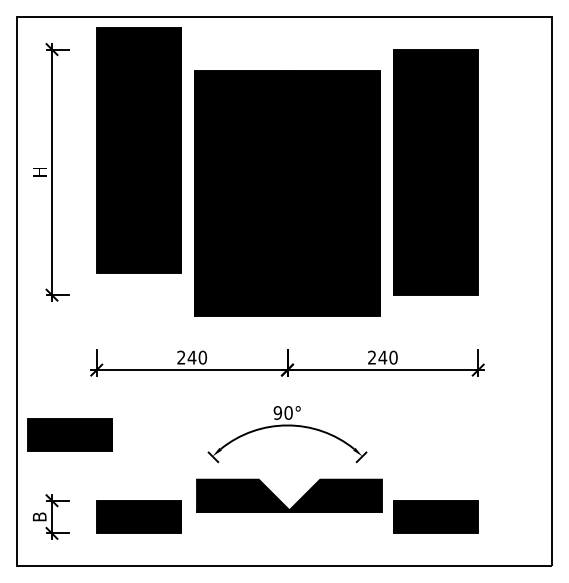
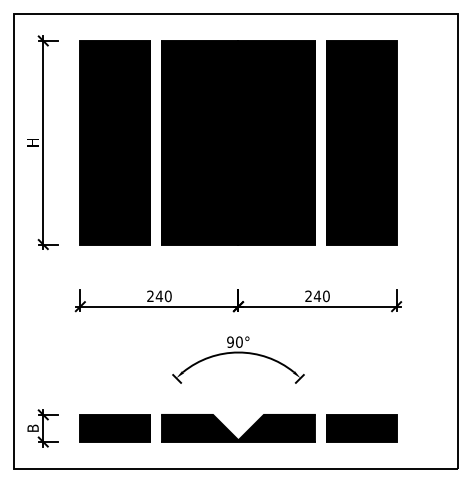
part: (138, 150) -> (114, 142), moved
part: (287, 193) -> (238, 142), moved
part: (69, 434) -> (57, 360), removed
part: (282, 502) -> (232, 433), moved

